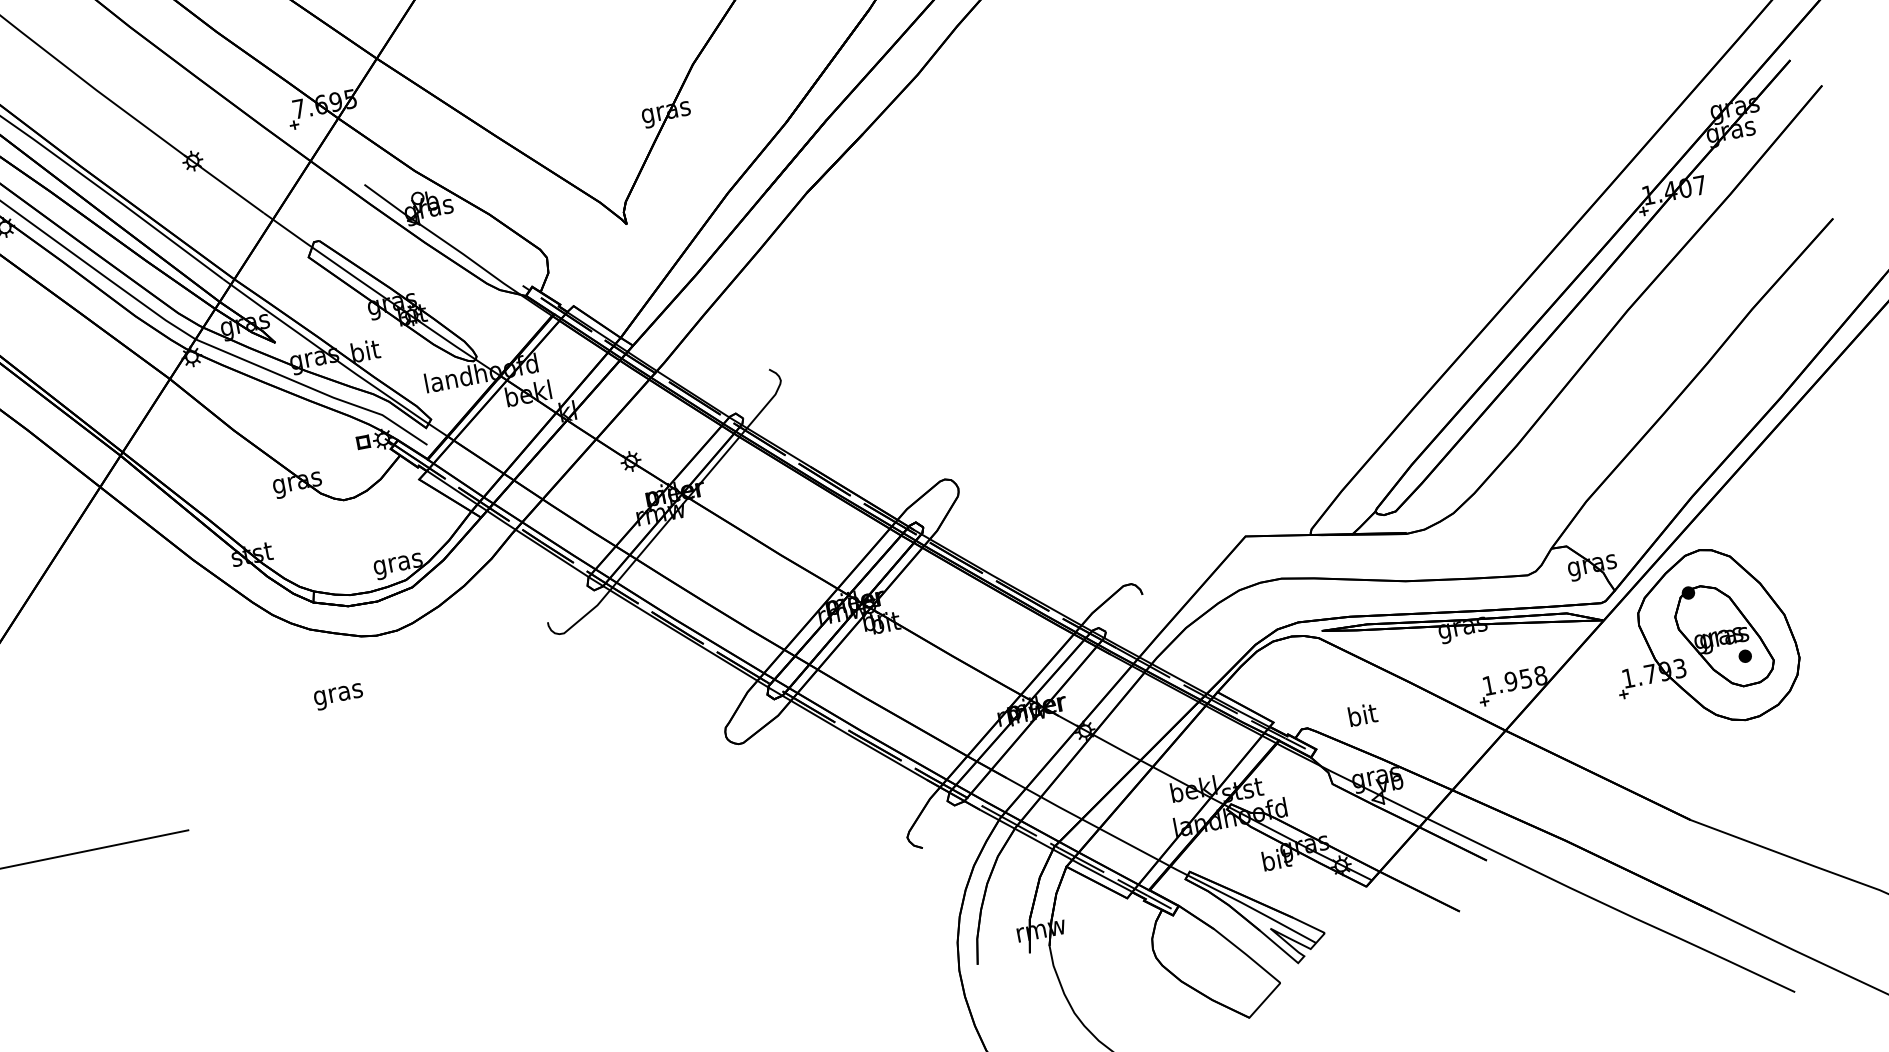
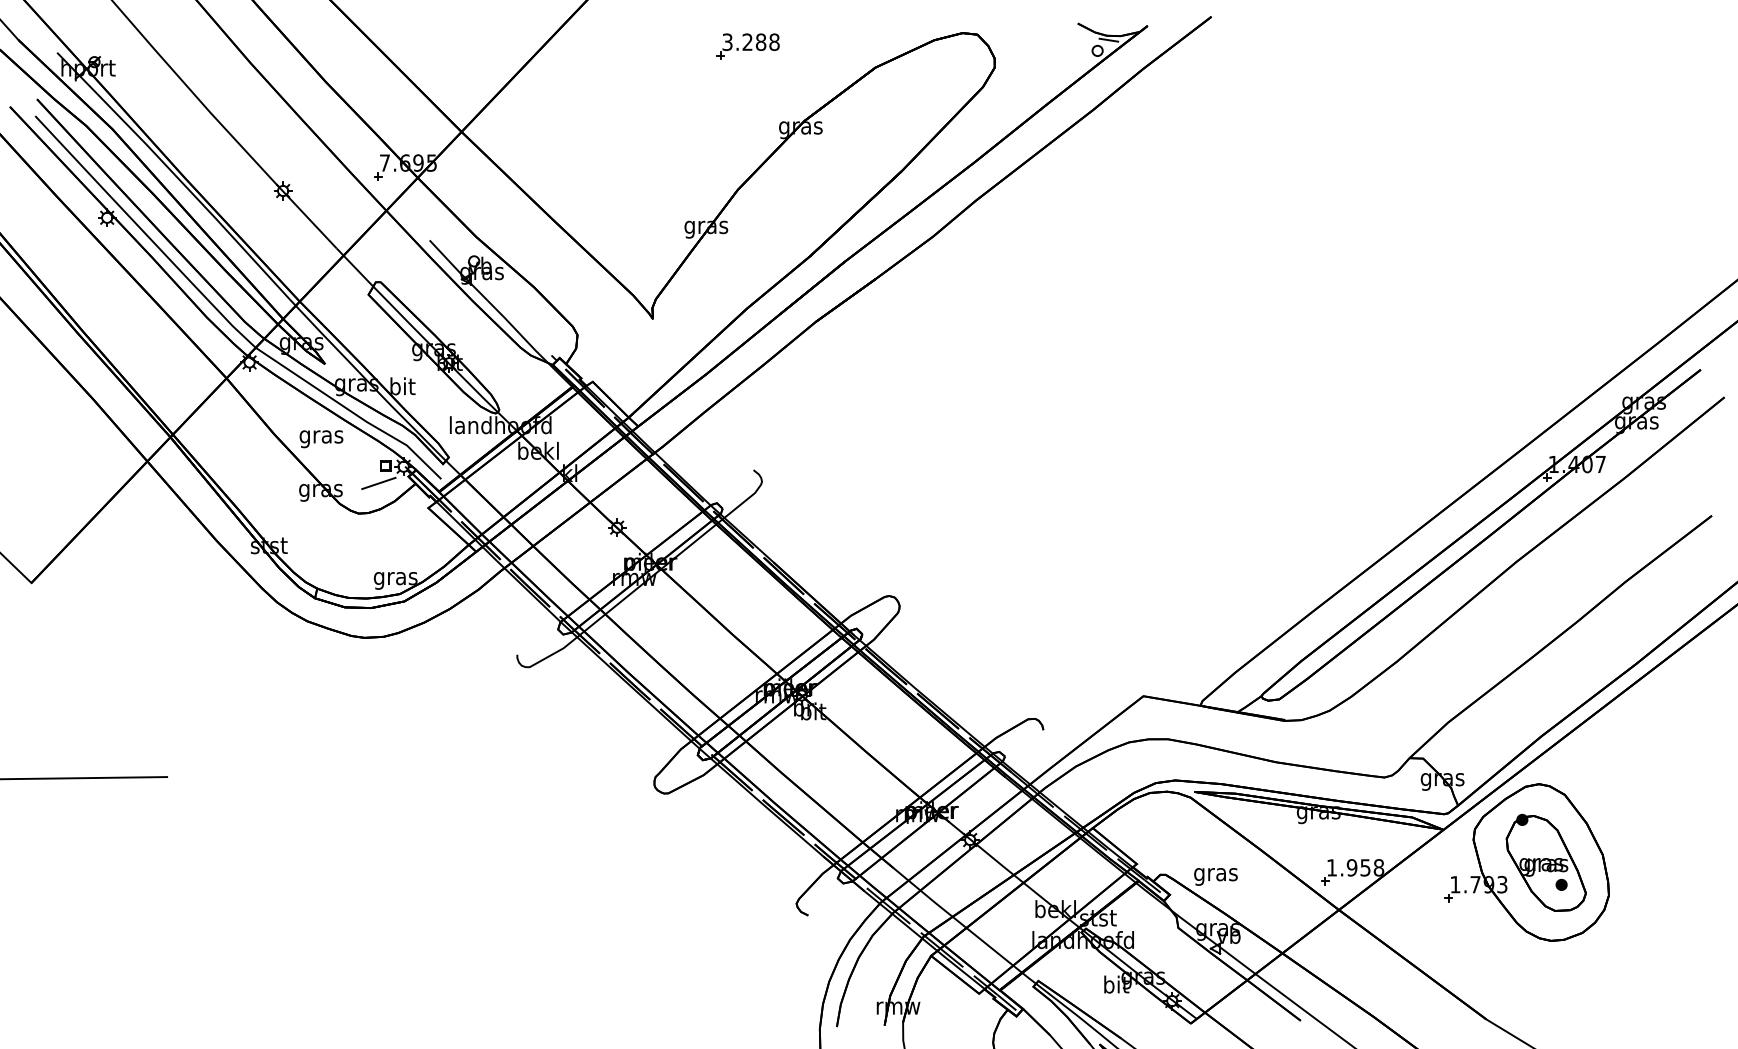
line: (359, 462) -> (378, 483), added
text: (338, 697) -> (321, 439), moved
text: (1362, 717) -> (1215, 874), bit -> gras

